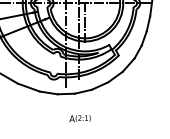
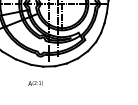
text: (79, 118) -> (35, 83), moved

